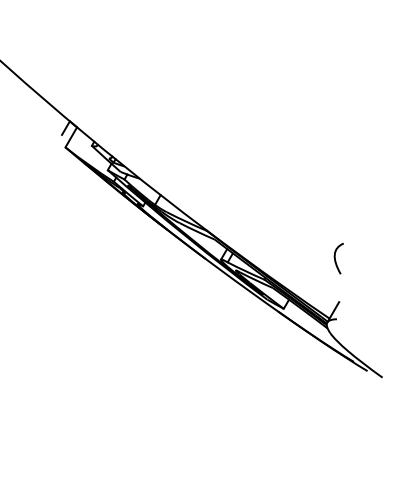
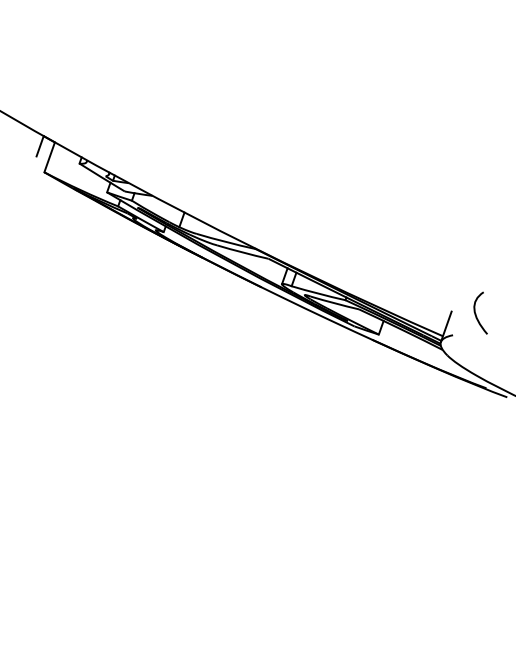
curve: (336, 260) -> (478, 316), moved

